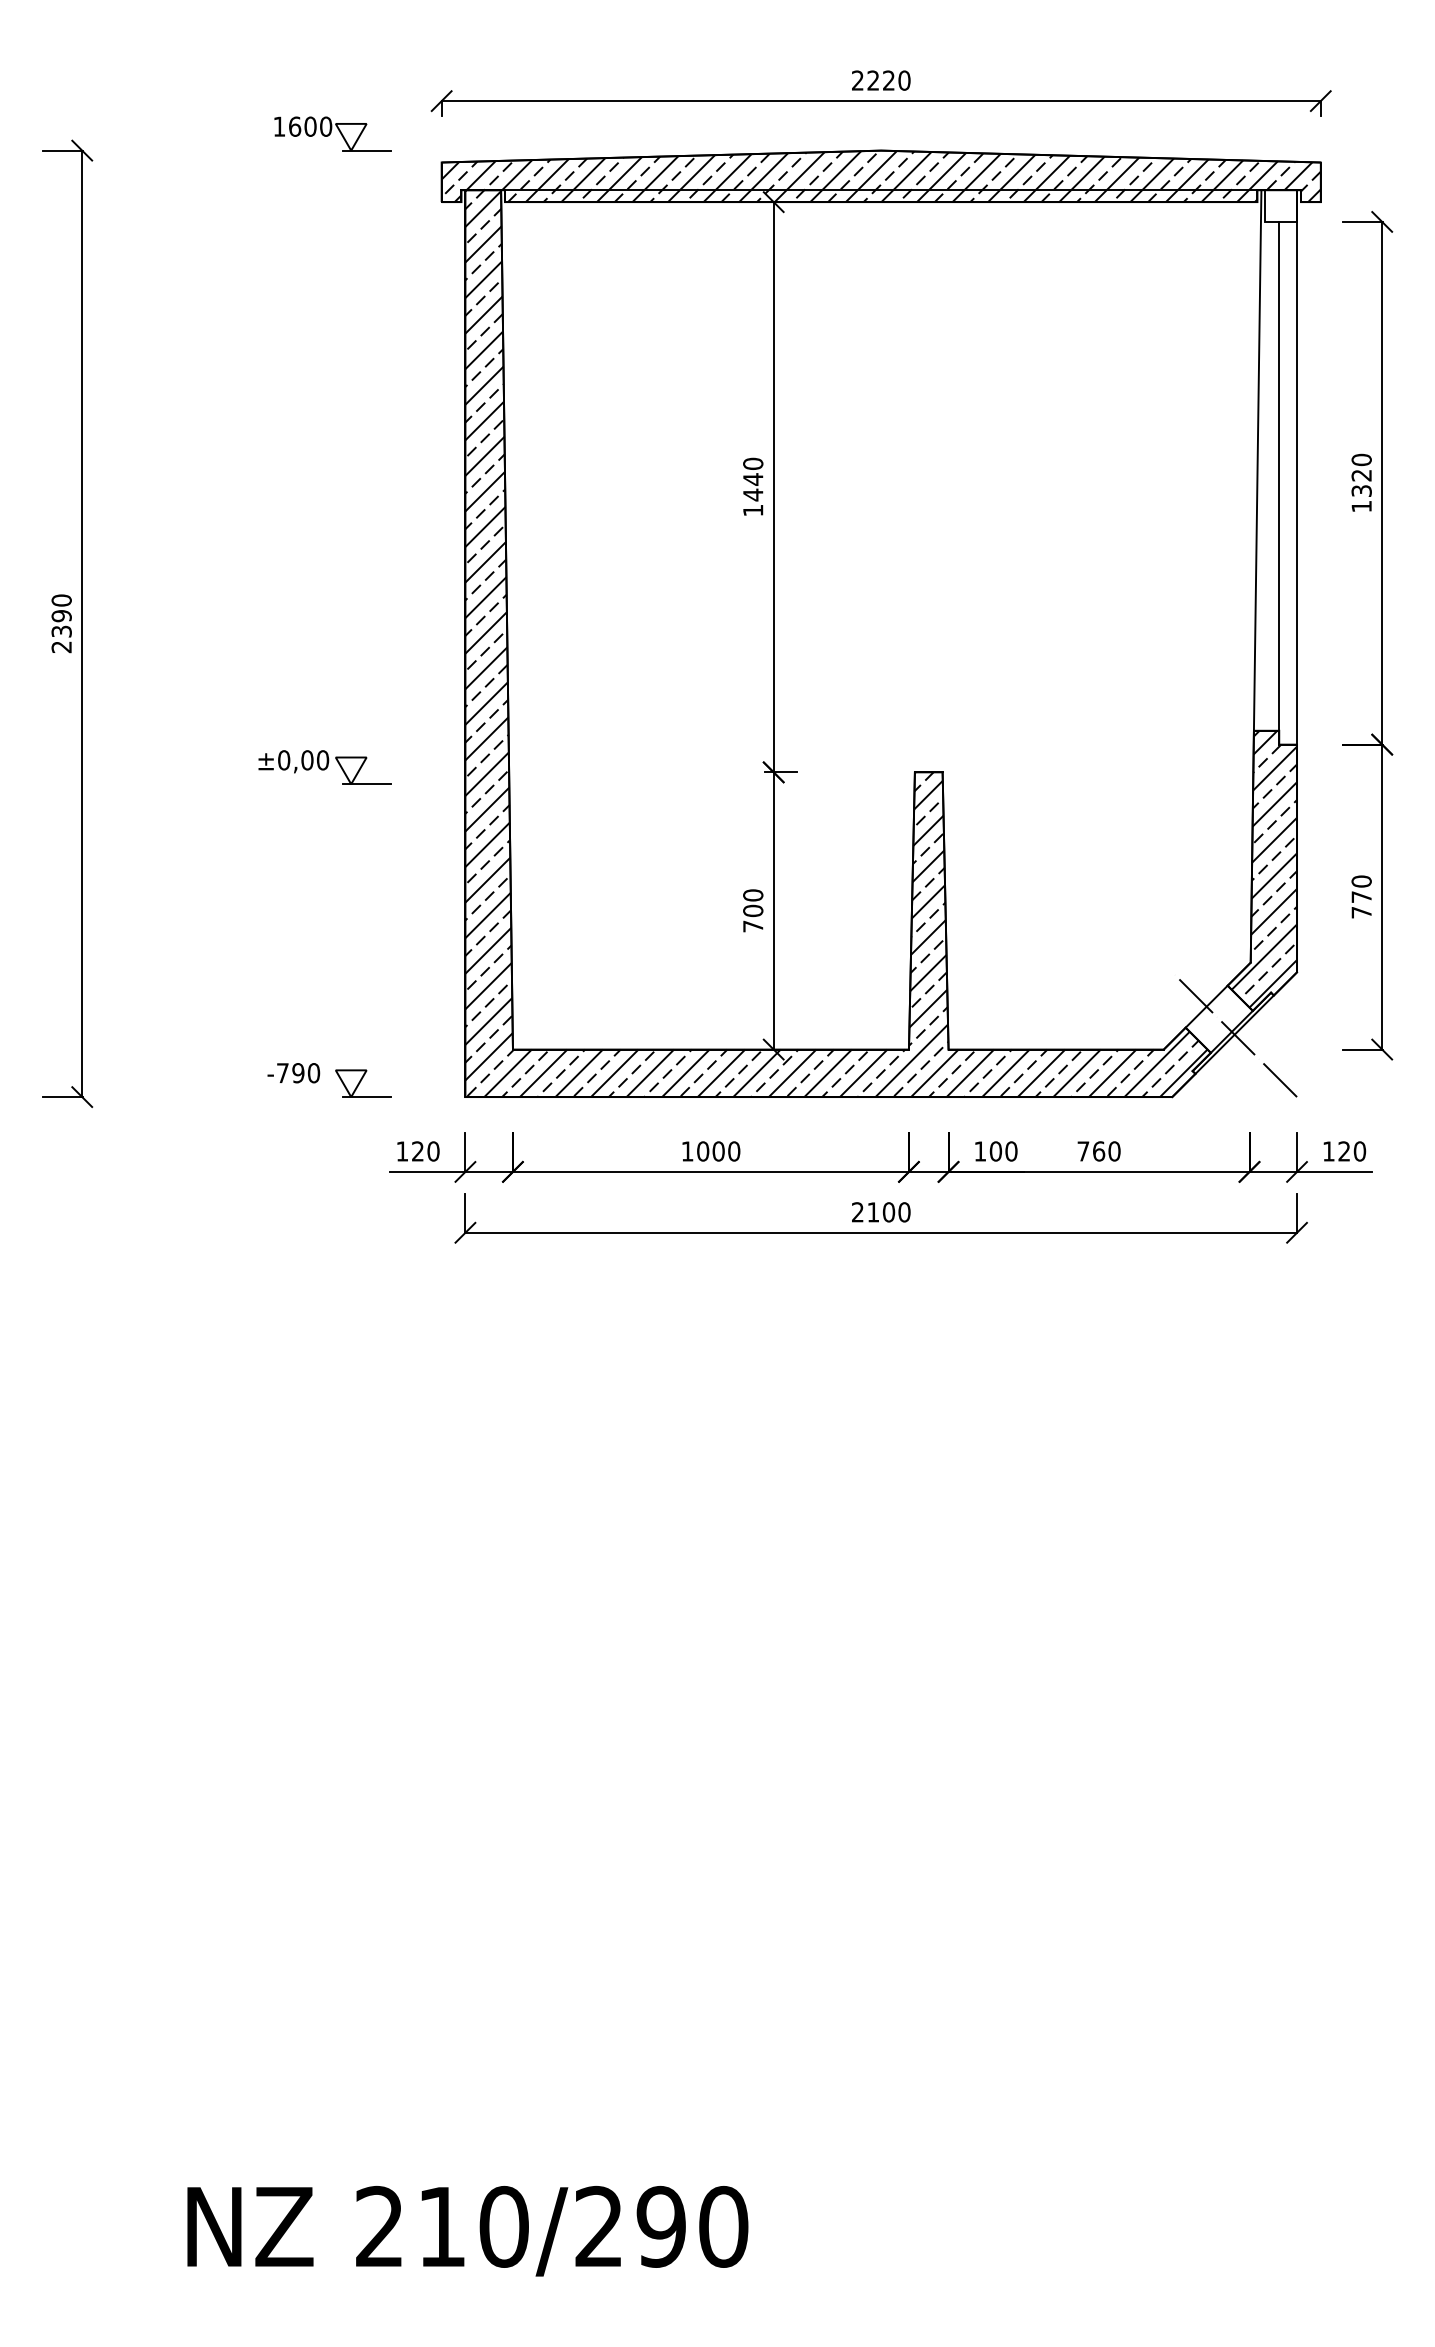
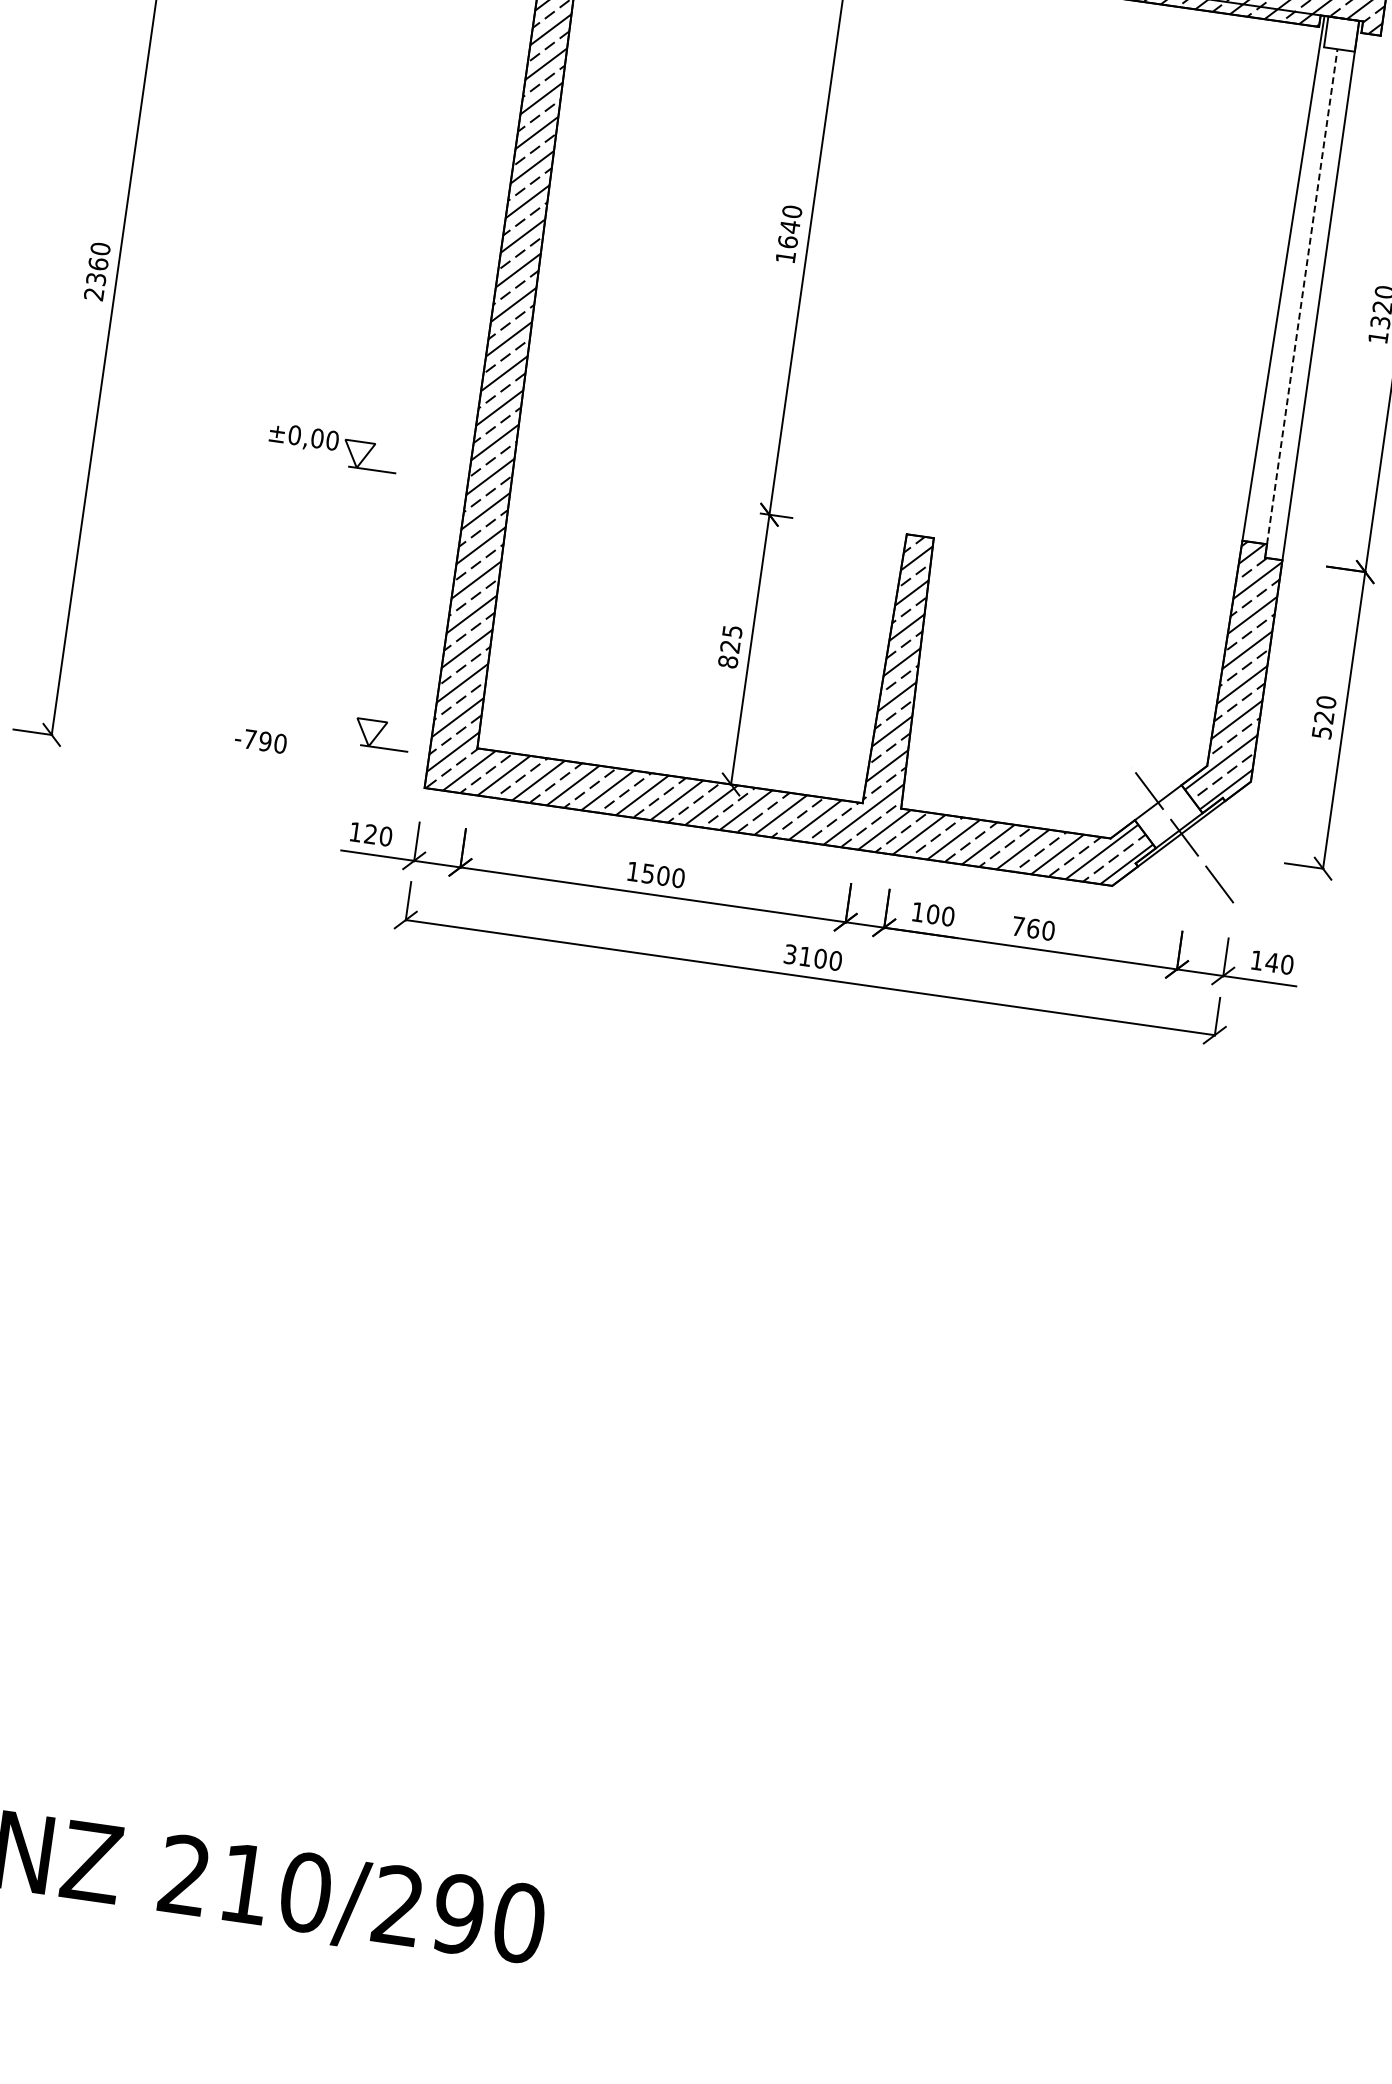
line: (1279, 475) -> (1302, 295), solid -> dashed
text: (753, 494) -> (788, 241), 1440 -> 1640
text: (61, 615) -> (98, 263), 2390 -> 2360
text: (1361, 904) -> (1323, 724), 770 -> 520
text: (753, 910) -> (730, 646), 700 -> 825
part: (363, 1083) -> (382, 734), moved
text: (703, 1151) -> (648, 873), 1000 -> 1500
text: (1343, 1151) -> (1271, 962), 120 -> 140
text: (857, 1212) -> (790, 954), 2100 -> 3100

